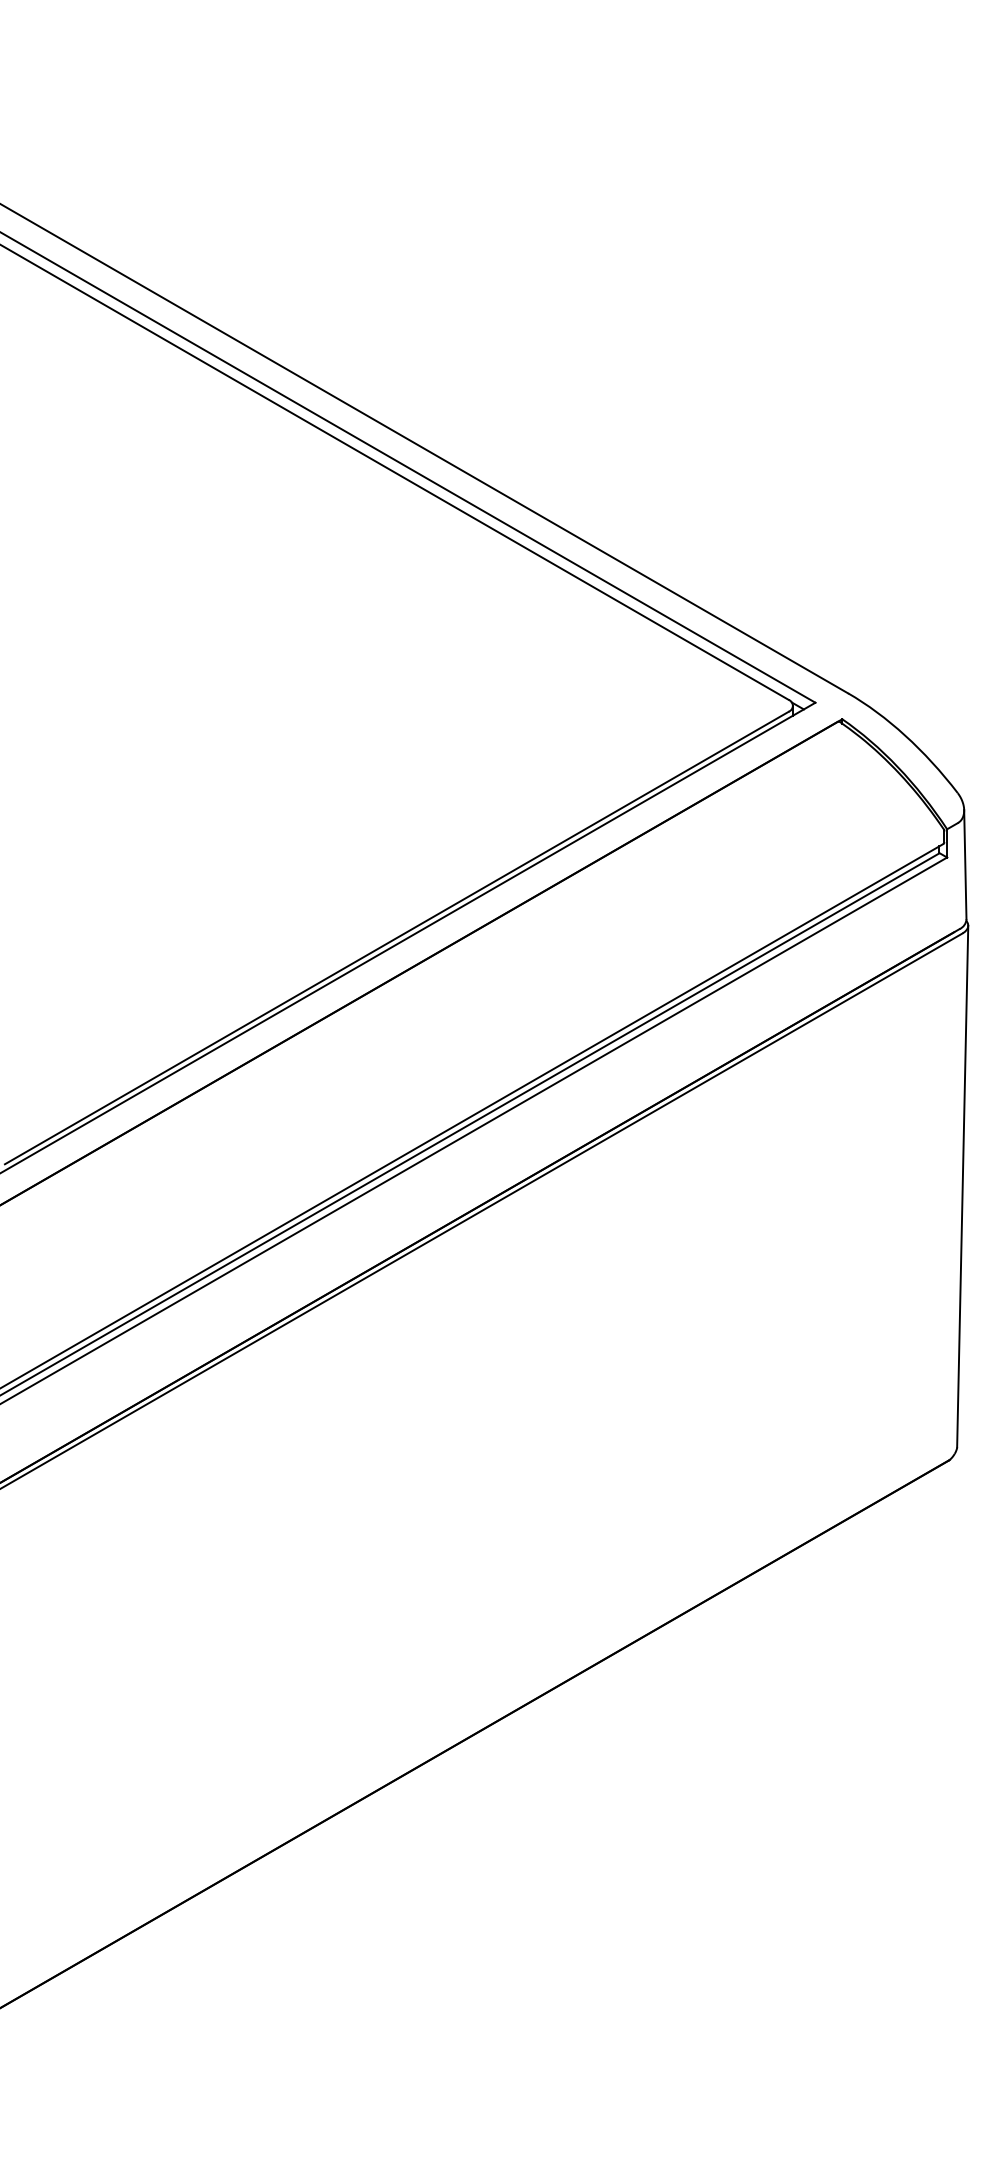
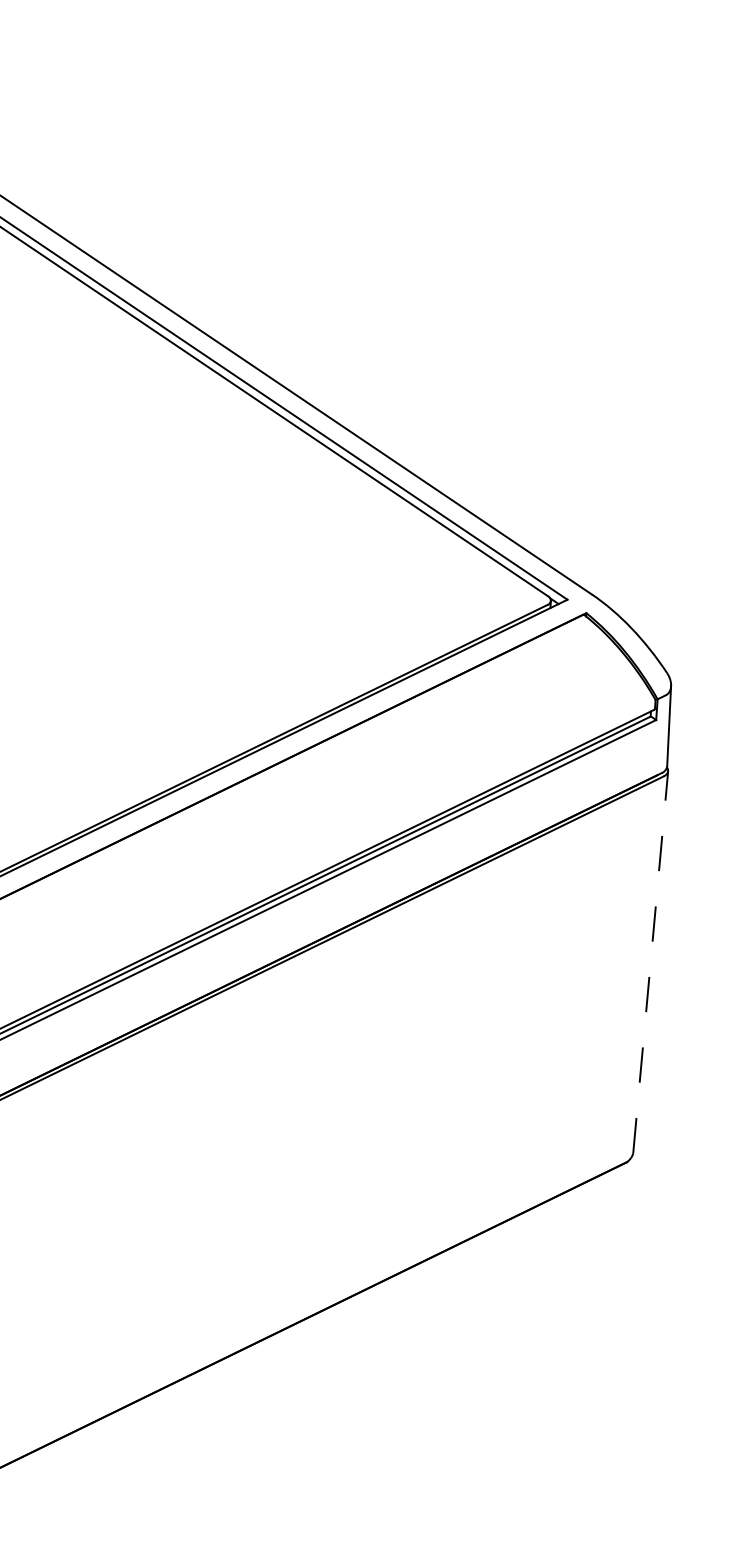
line: (962, 1186) -> (650, 962), solid -> dashed

